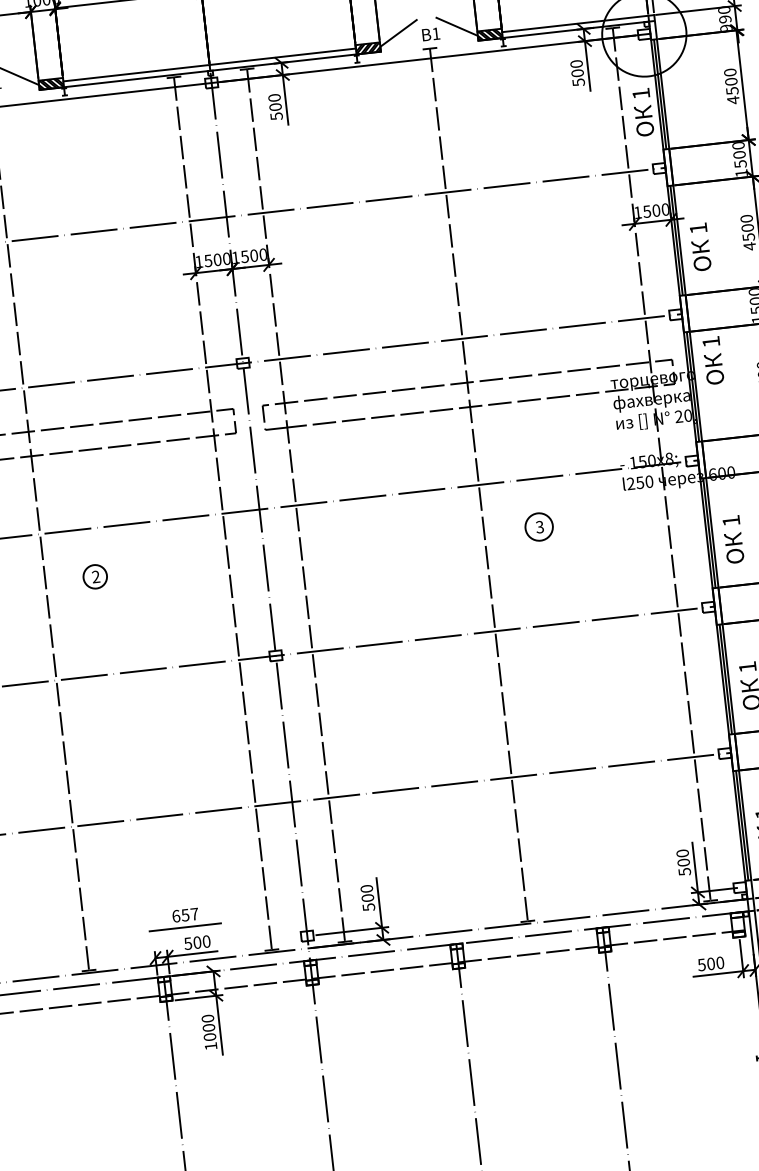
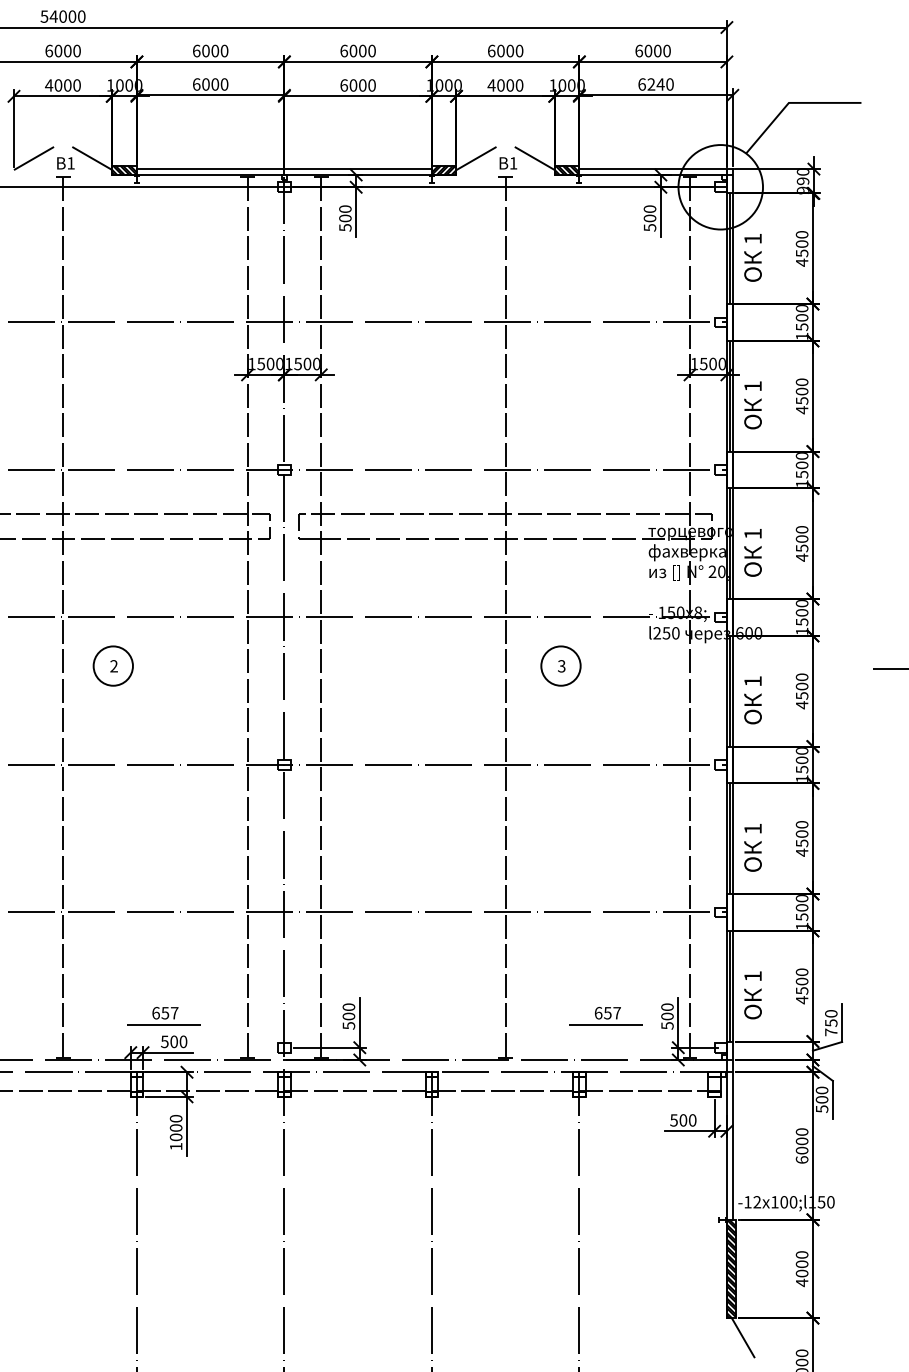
text: (642, 112) -> (752, 257), moved
text: (712, 360) -> (752, 552), moved
circle: (538, 526) -> (560, 665), size x1.43
circle: (94, 576) -> (112, 665), size x1.67
part: (622, 869) -> (605, 1016), added

